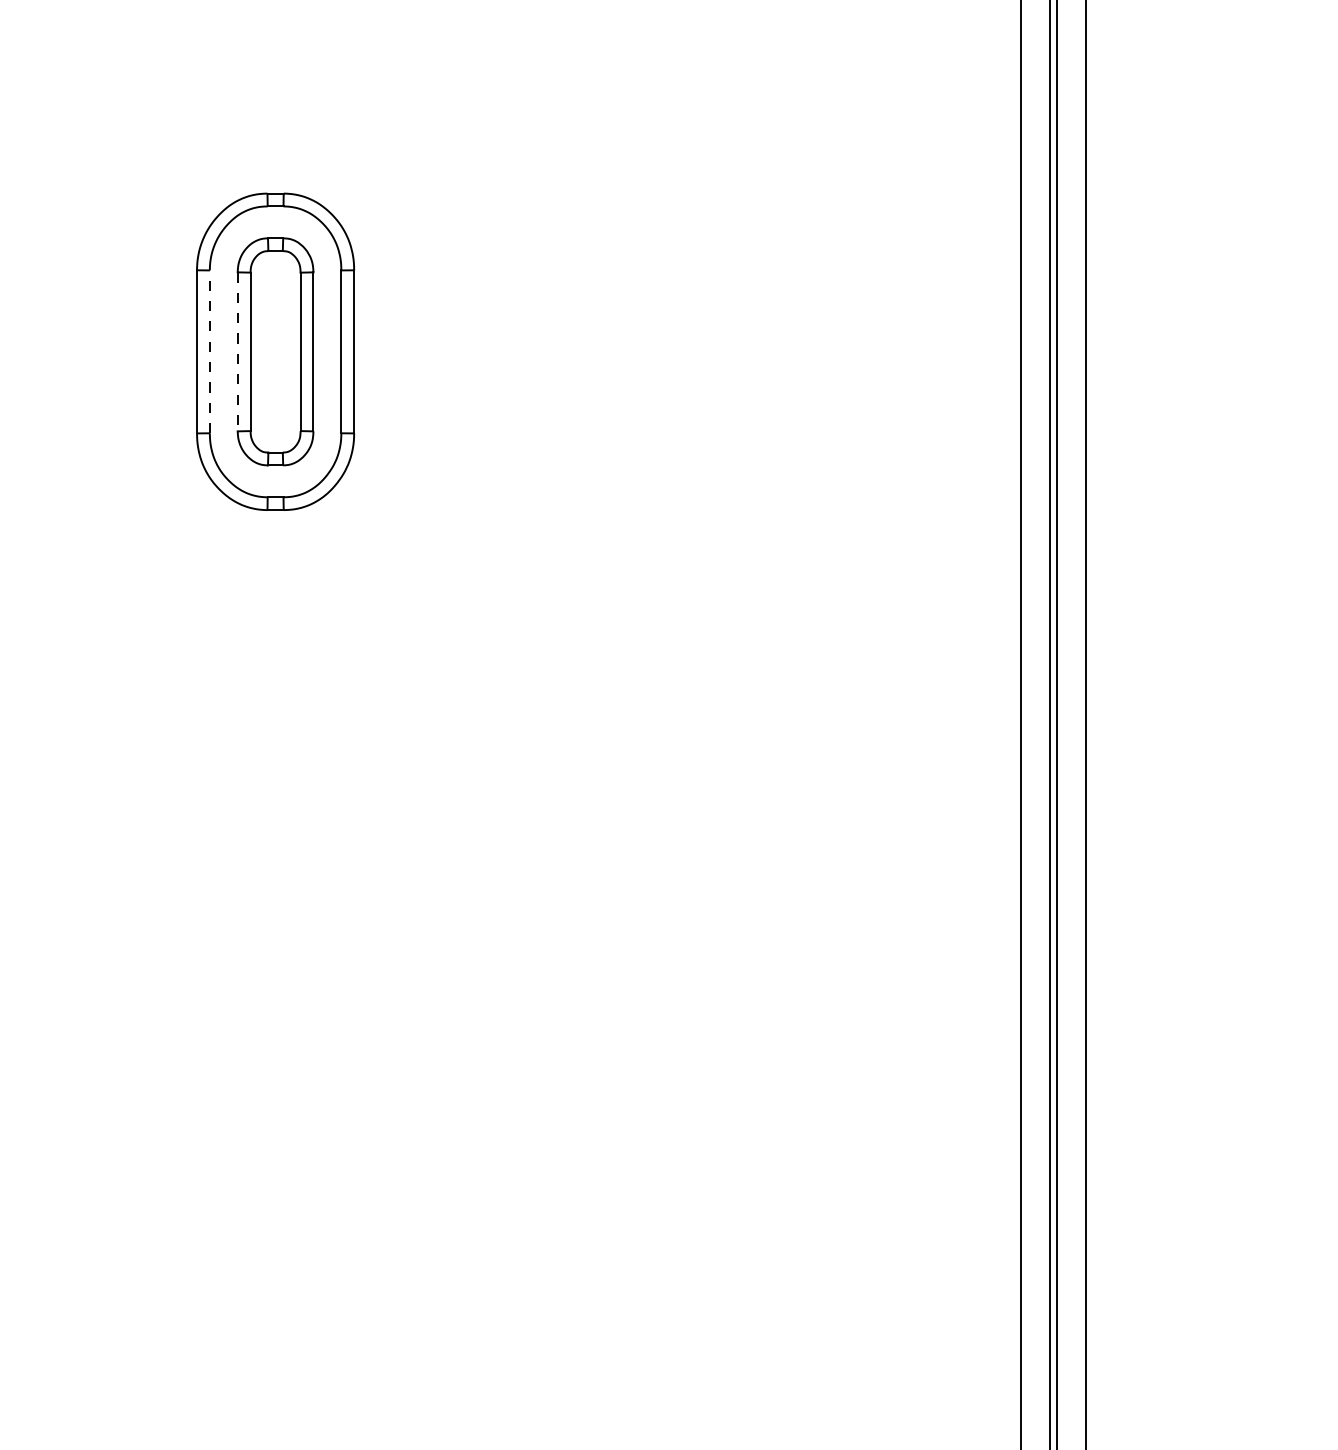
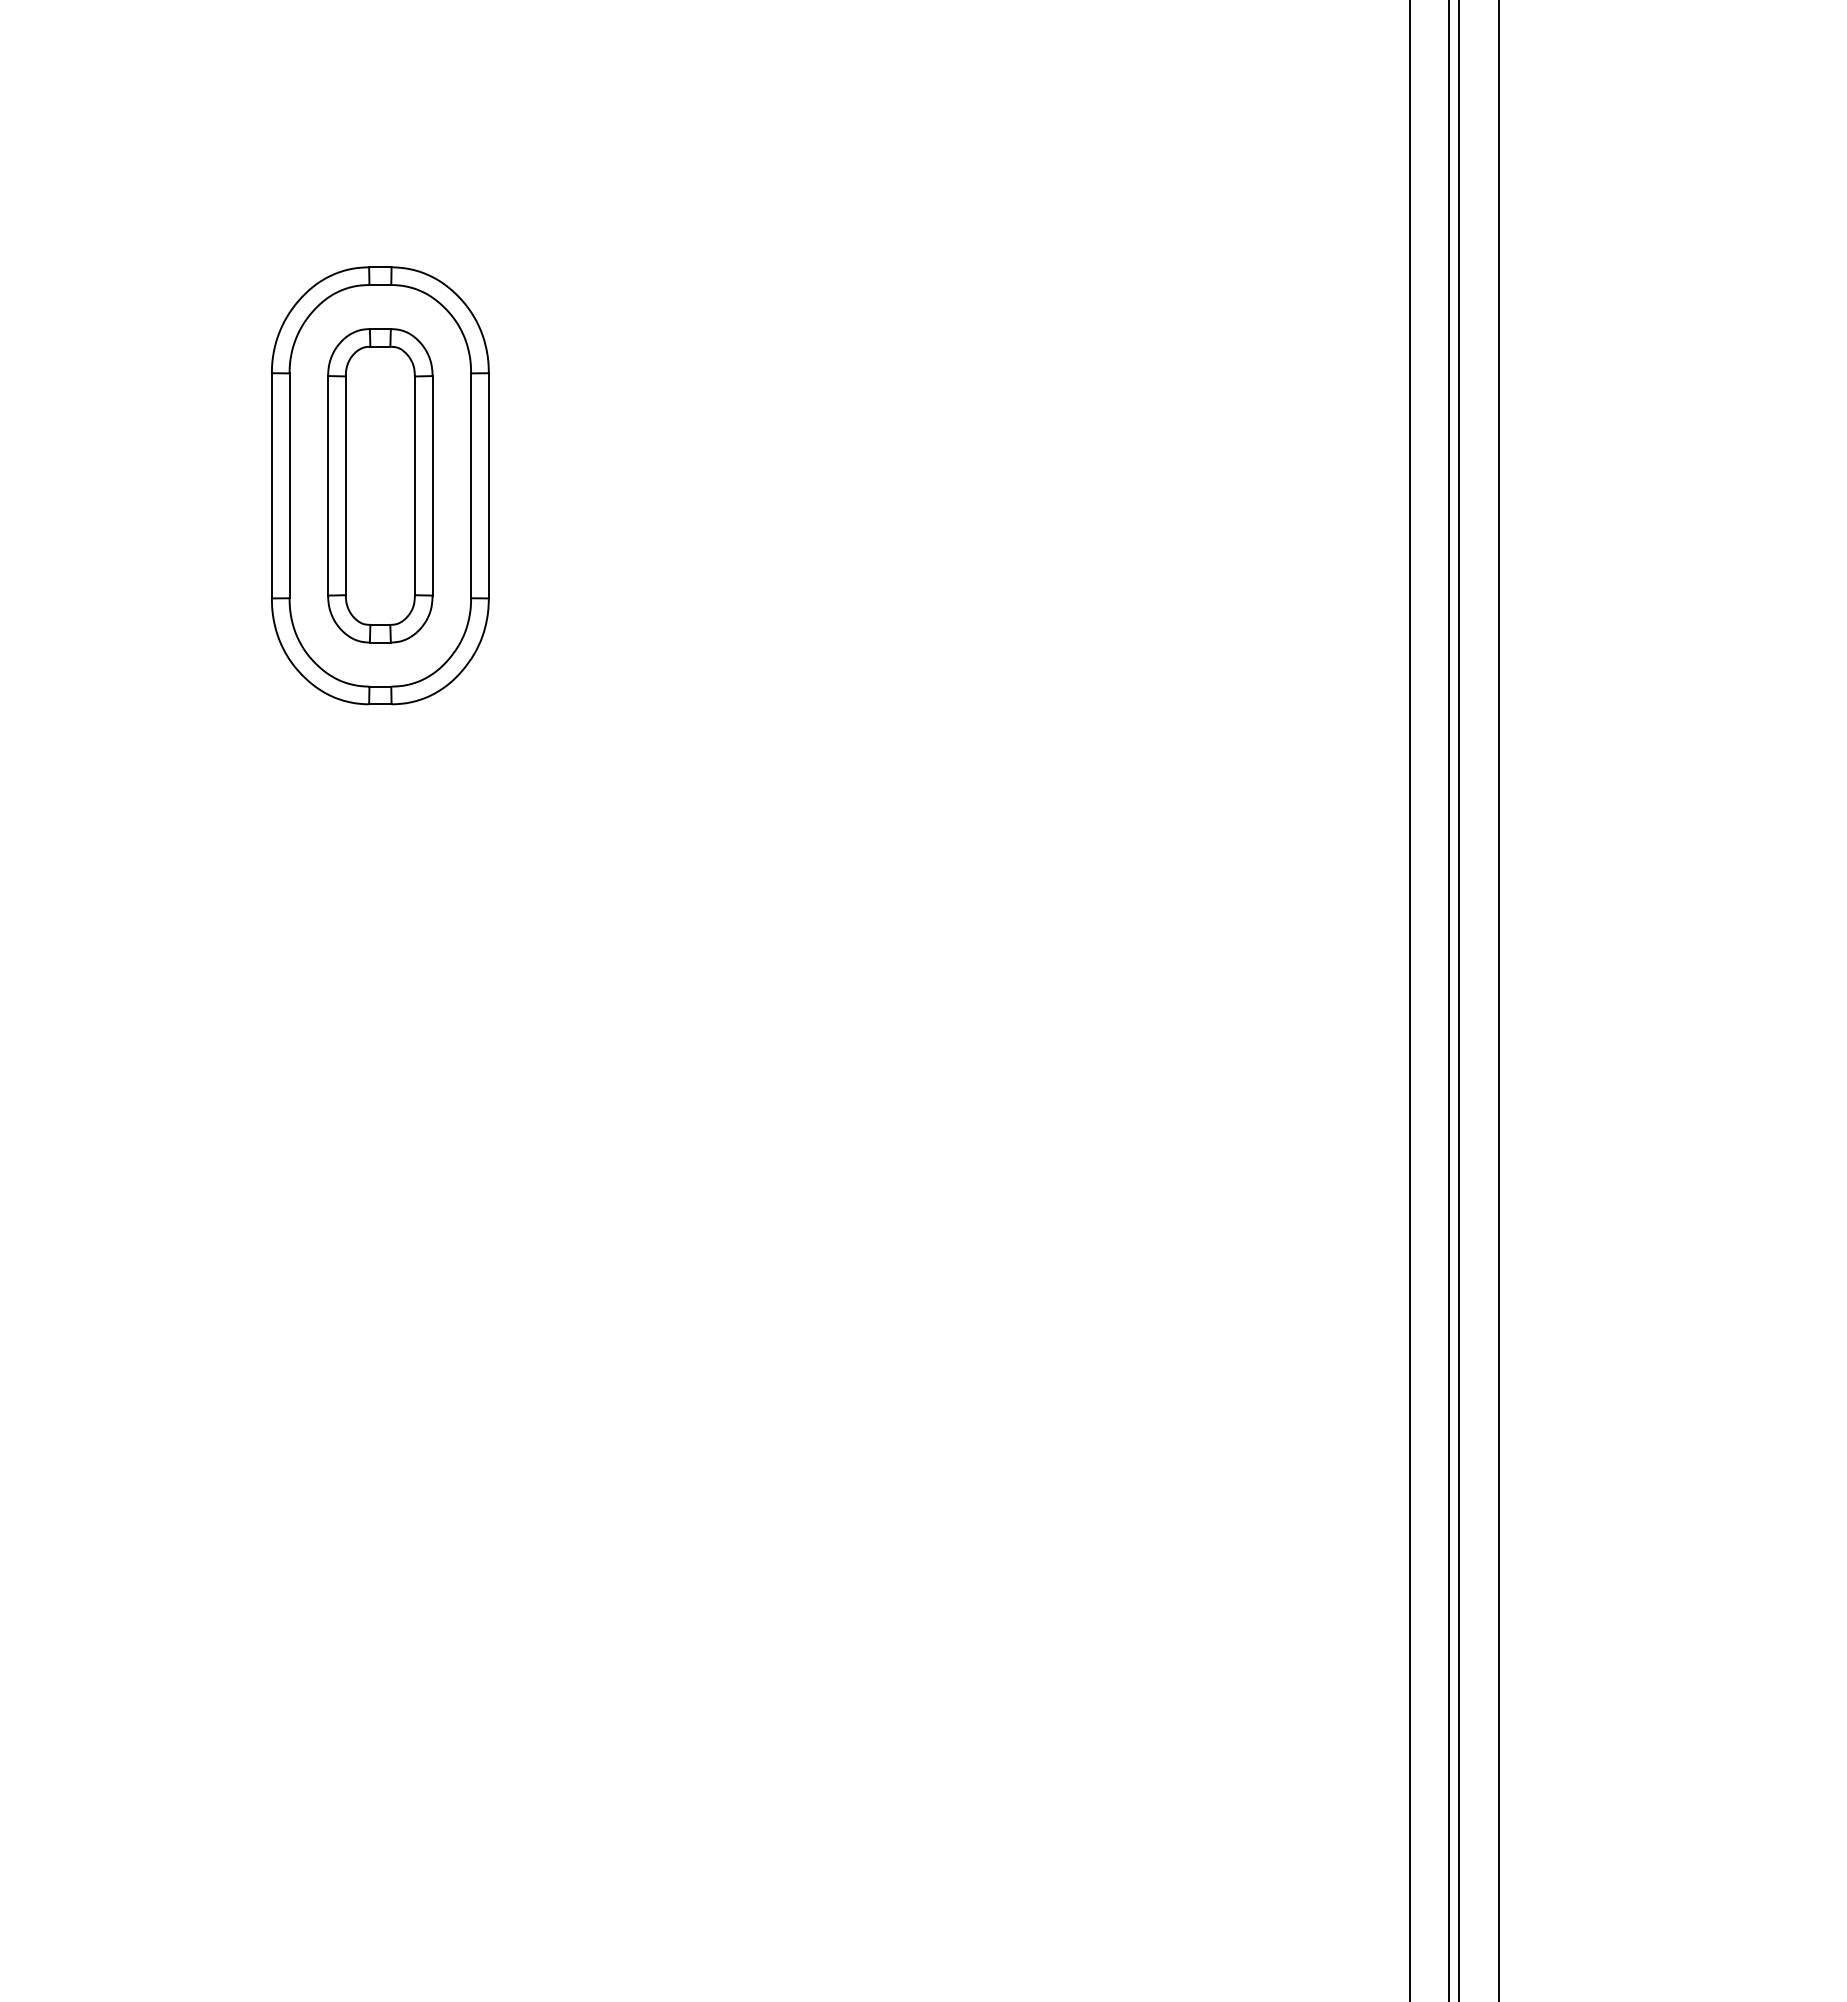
line: (209, 351) -> (289, 485), dashed -> solid
line: (238, 351) -> (328, 485), dashed -> solid

